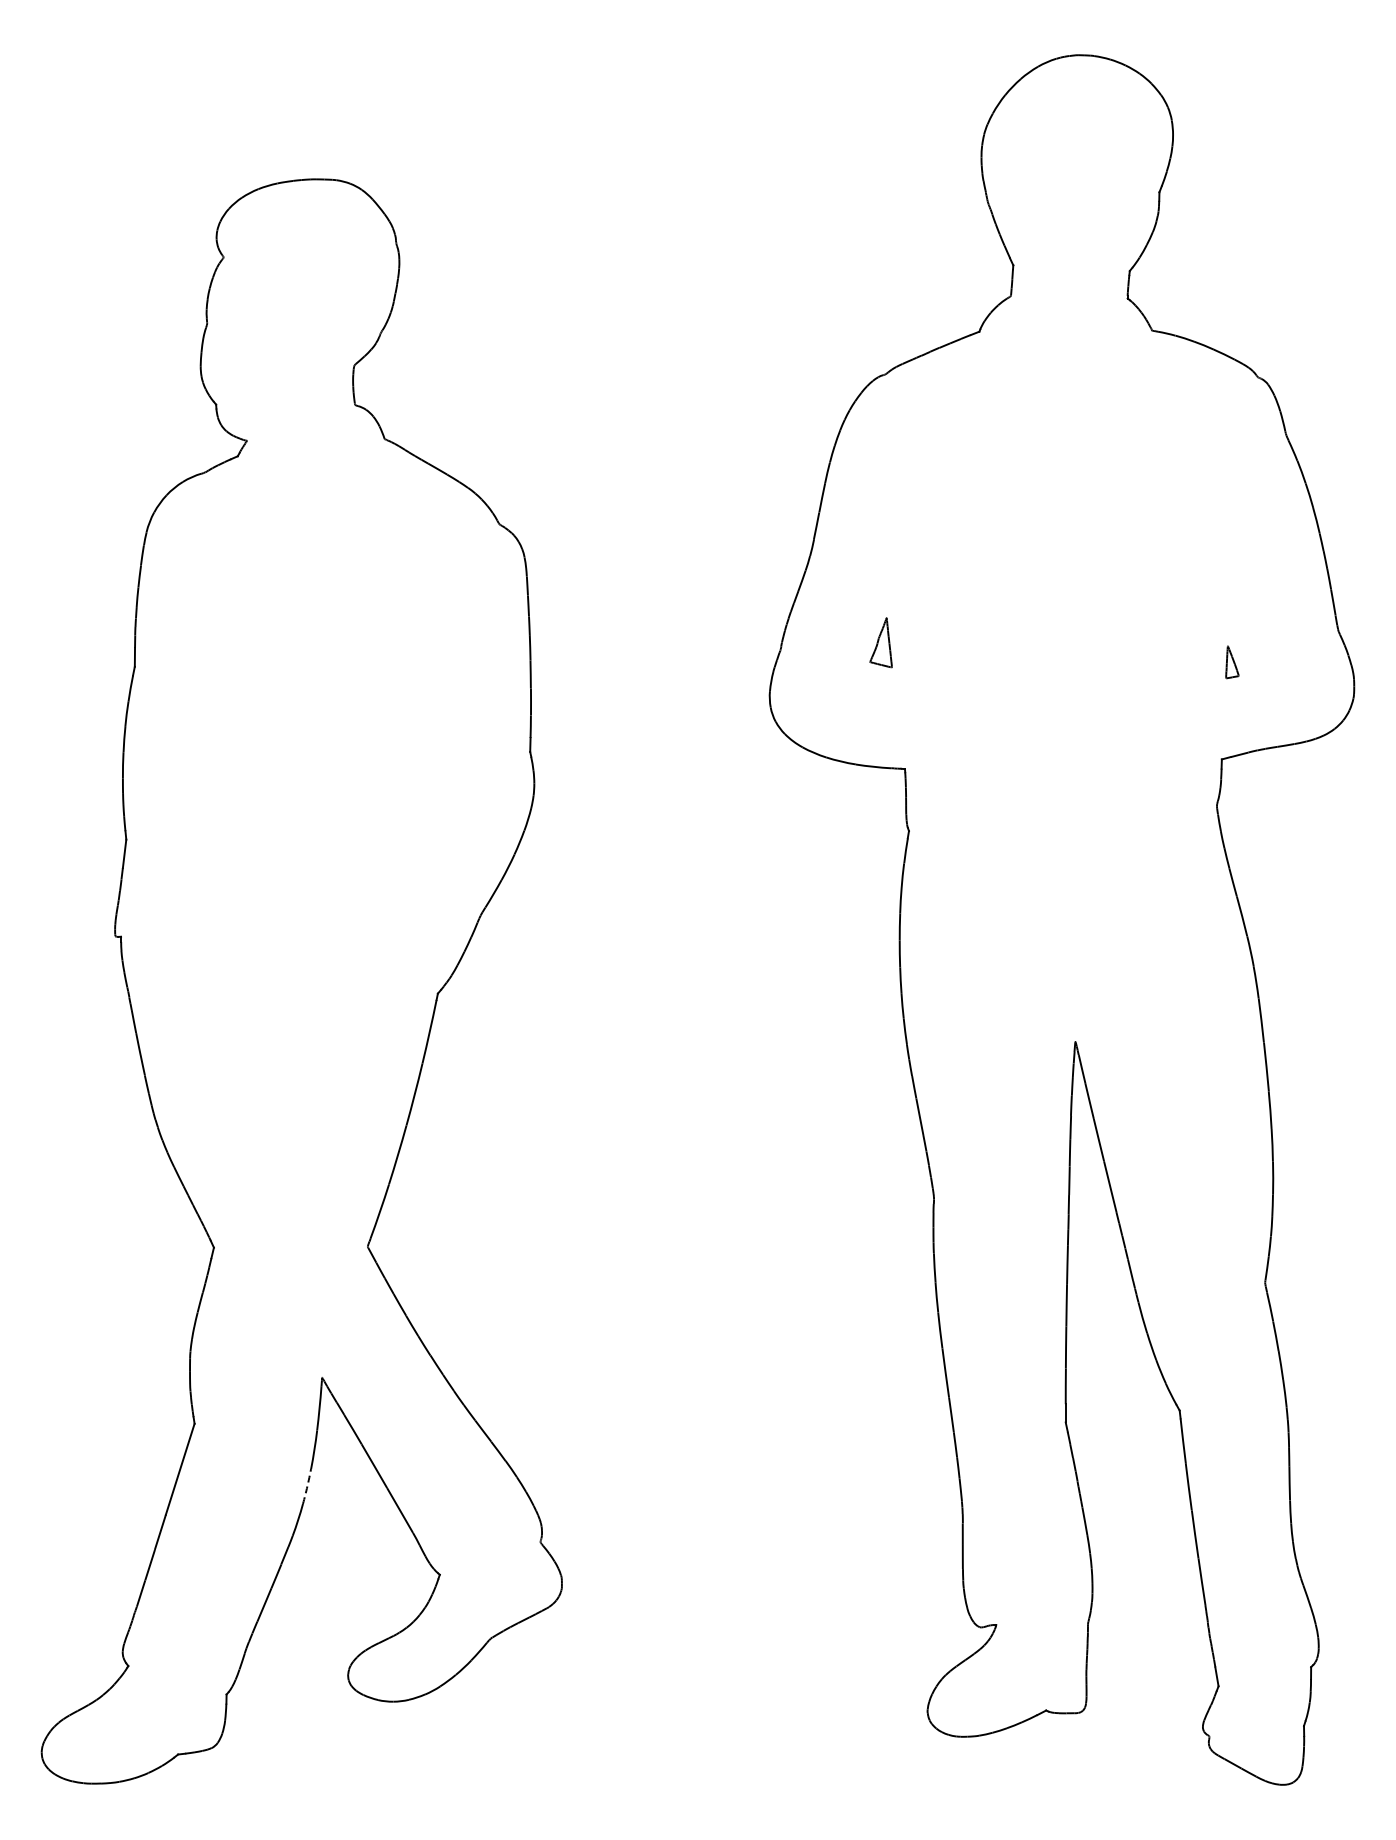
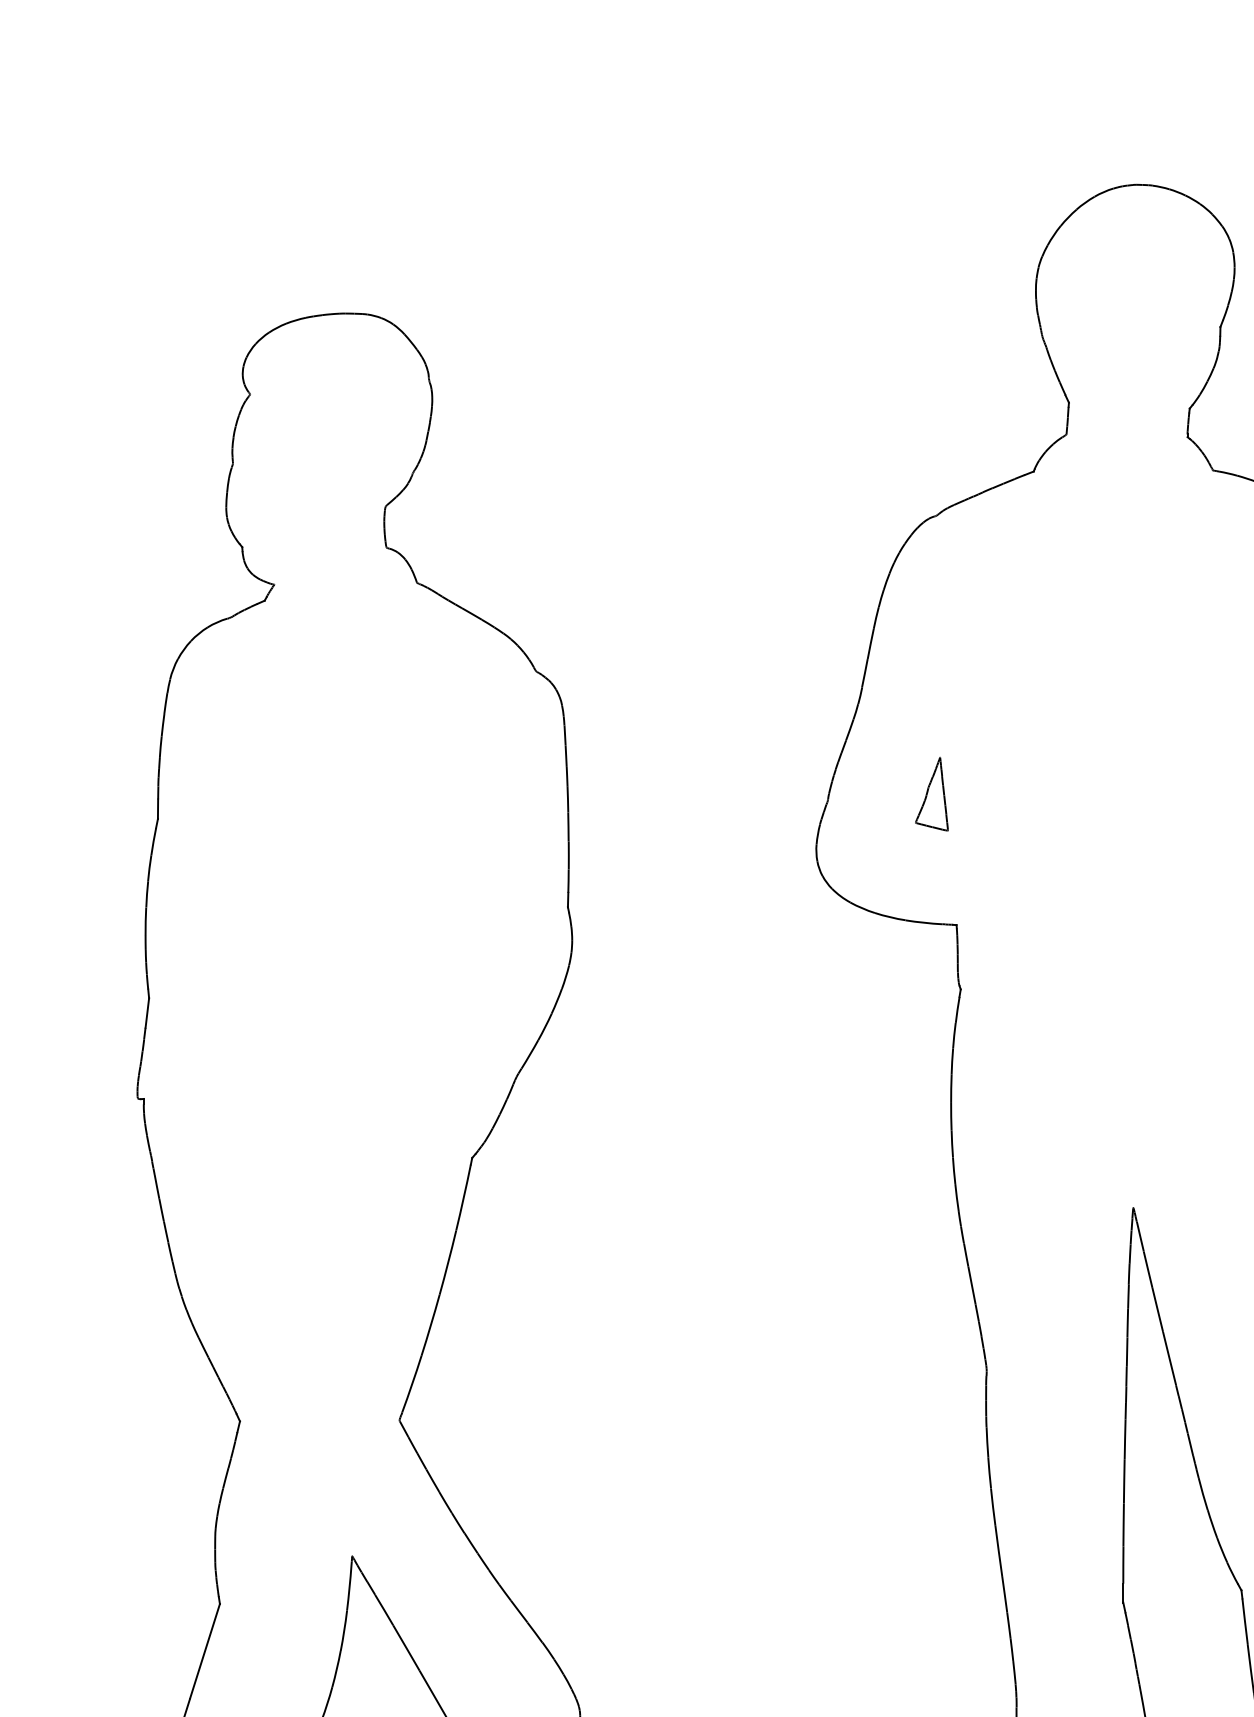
part: (880, 642) -> (931, 793), size x1.43
arc: (307, 1486) -> (337, 1669), dashed -> solid

